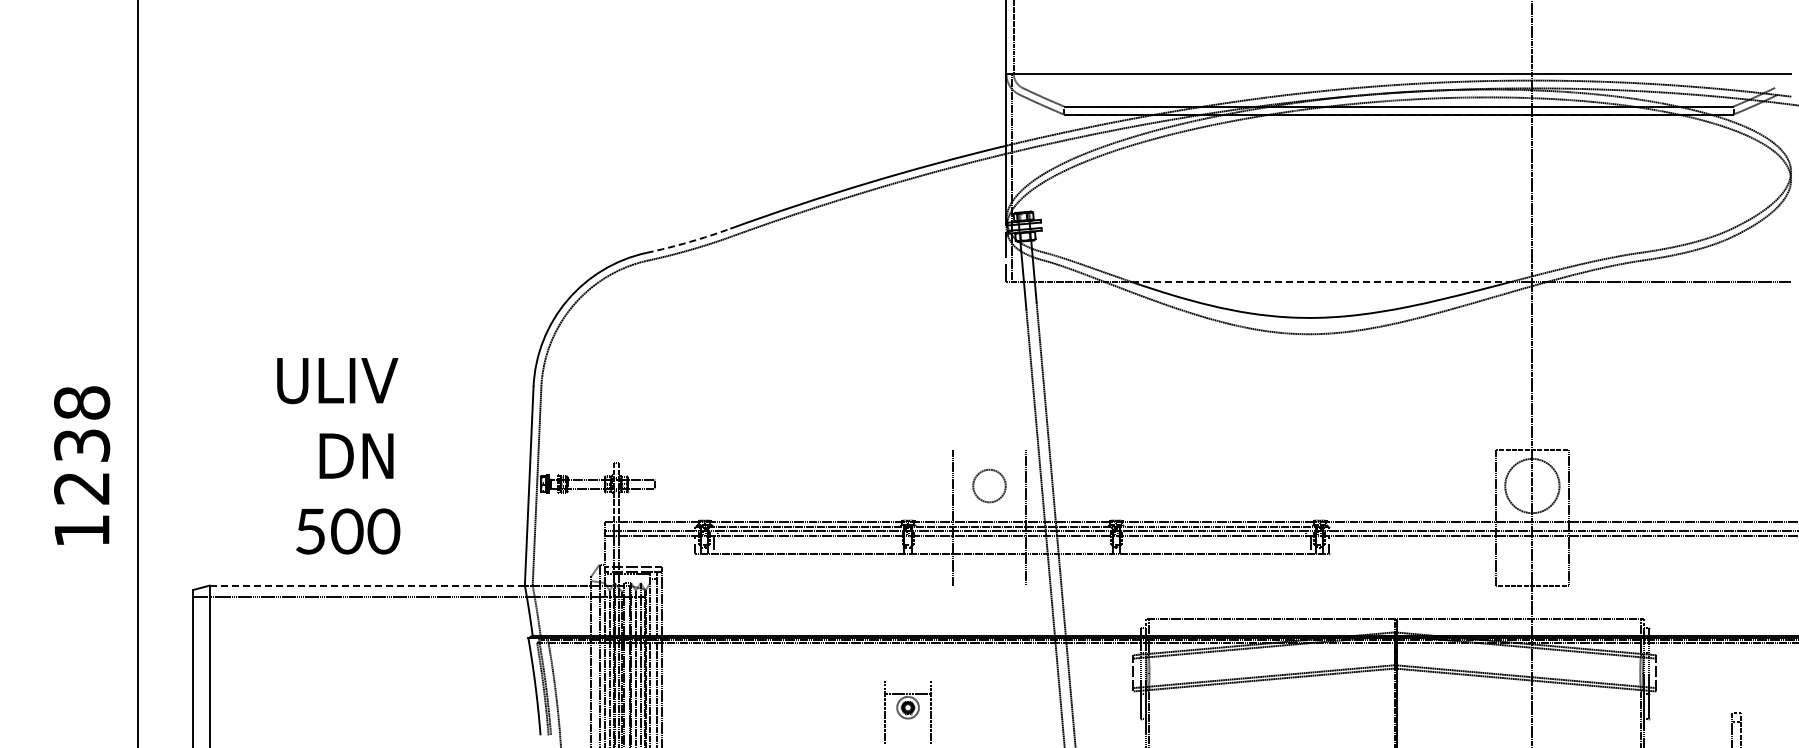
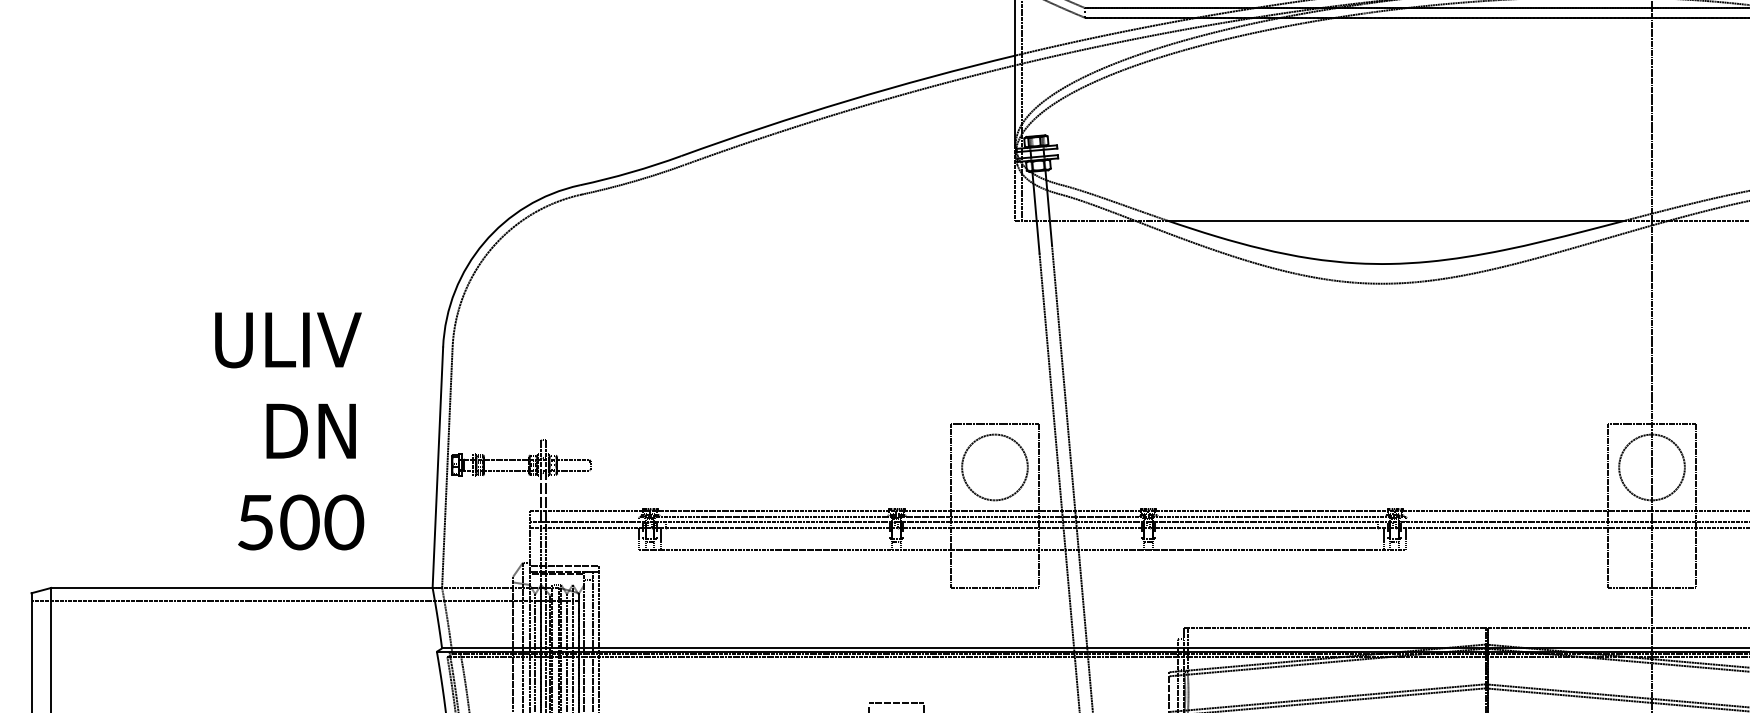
arc: (688, 242) -> (630, 172), dashed -> solid
line: (1321, 282) -> (1396, 221), dashed -> solid
line: (989, 449) -> (994, 423), added
text: (338, 456) -> (289, 431), moved
circle: (989, 485) -> (994, 466), size x1.67
line: (367, 585) -> (242, 587), dashed -> solid
line: (989, 585) -> (994, 587), added
line: (907, 680) -> (895, 702), added

